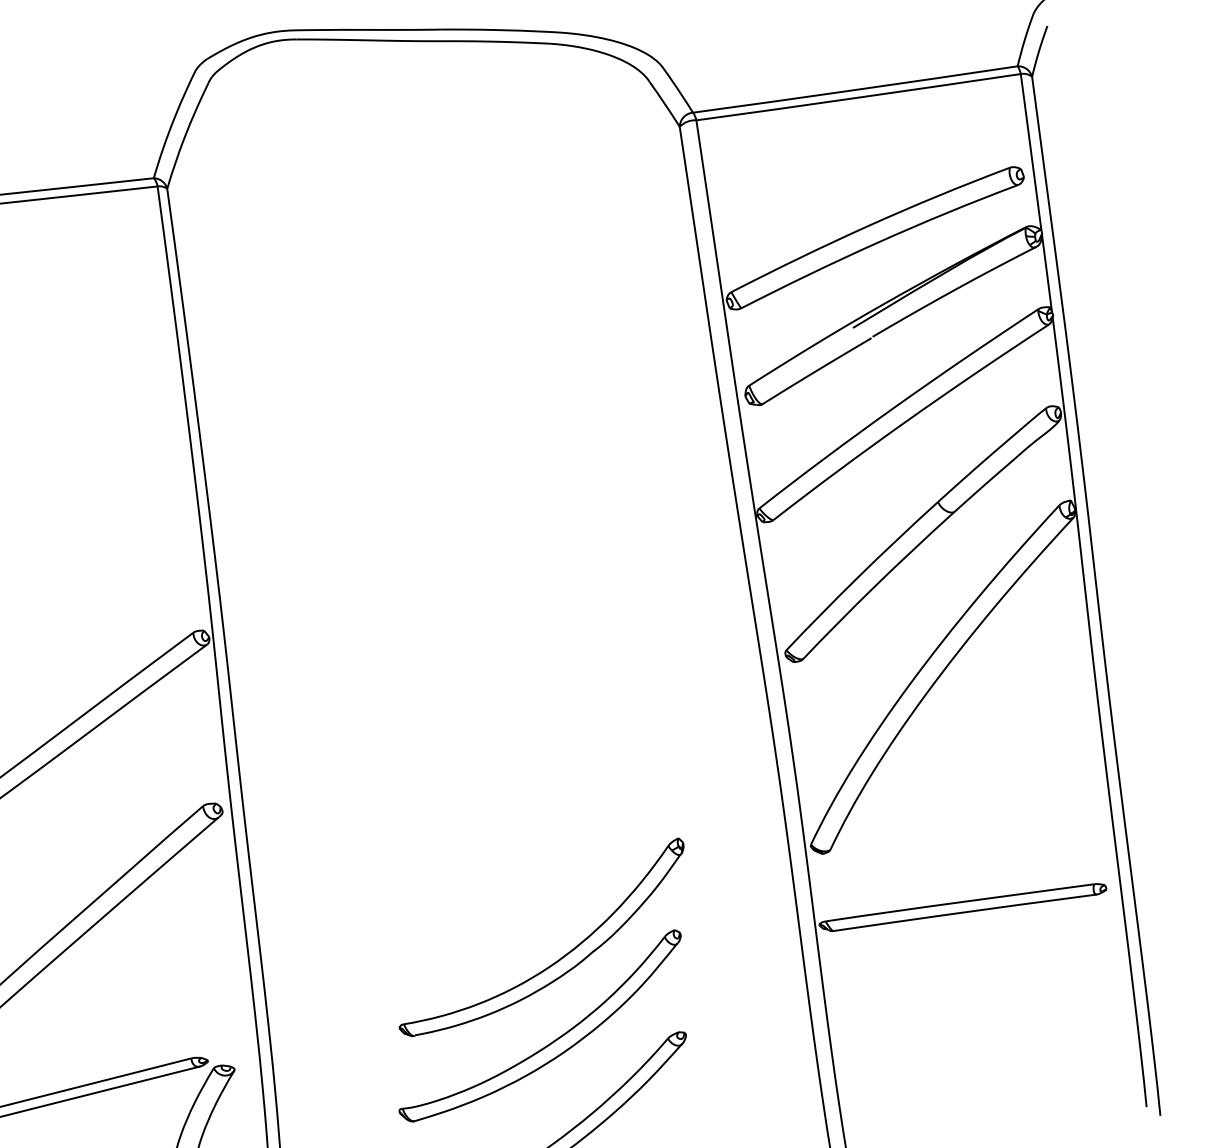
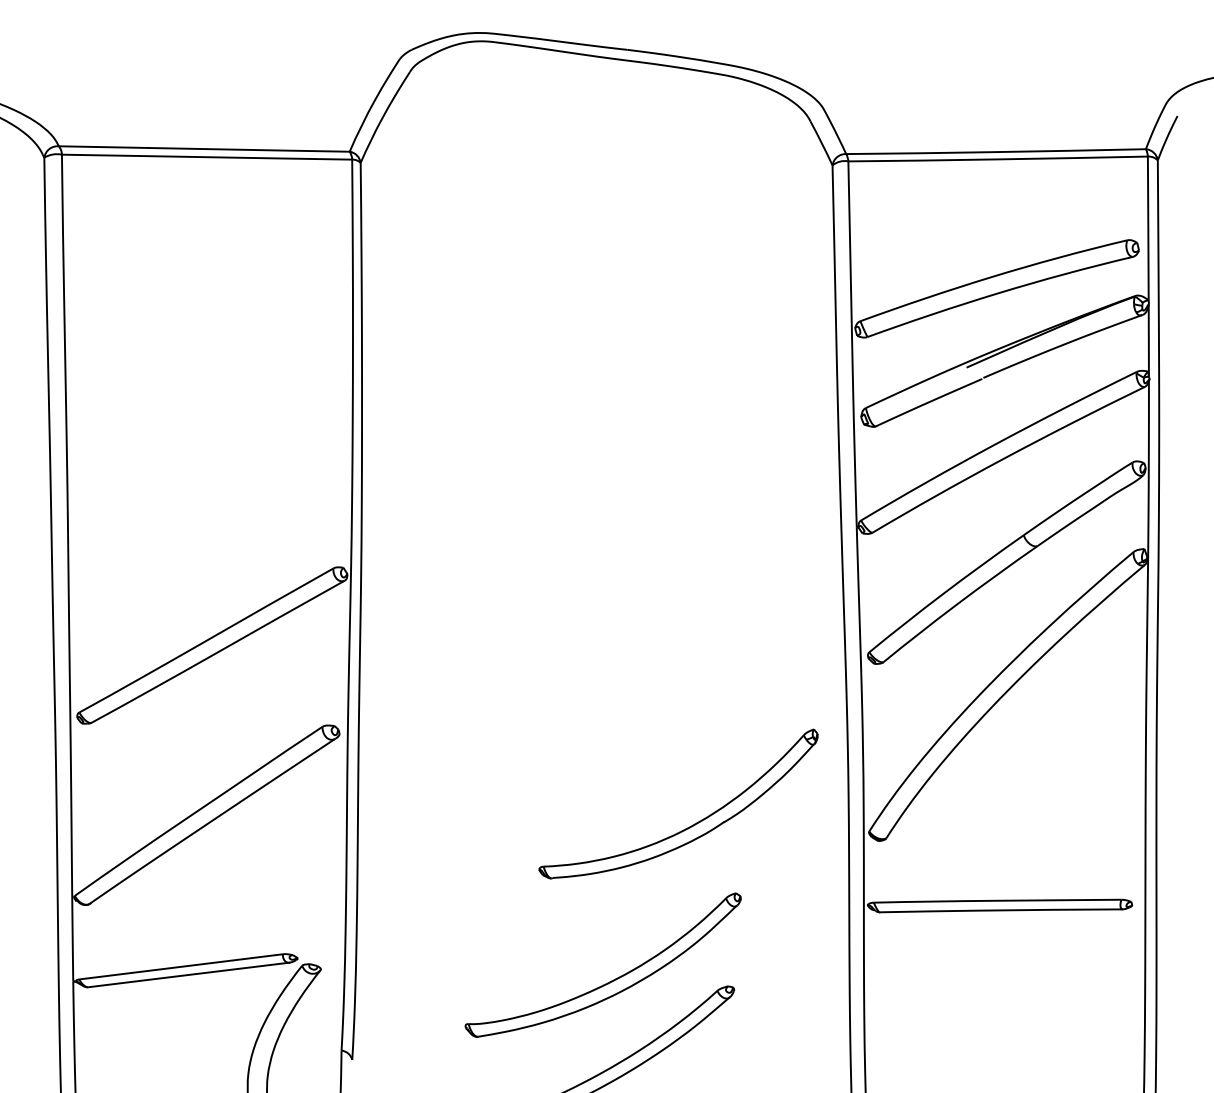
part: (559, 958) -> (692, 824), moved

